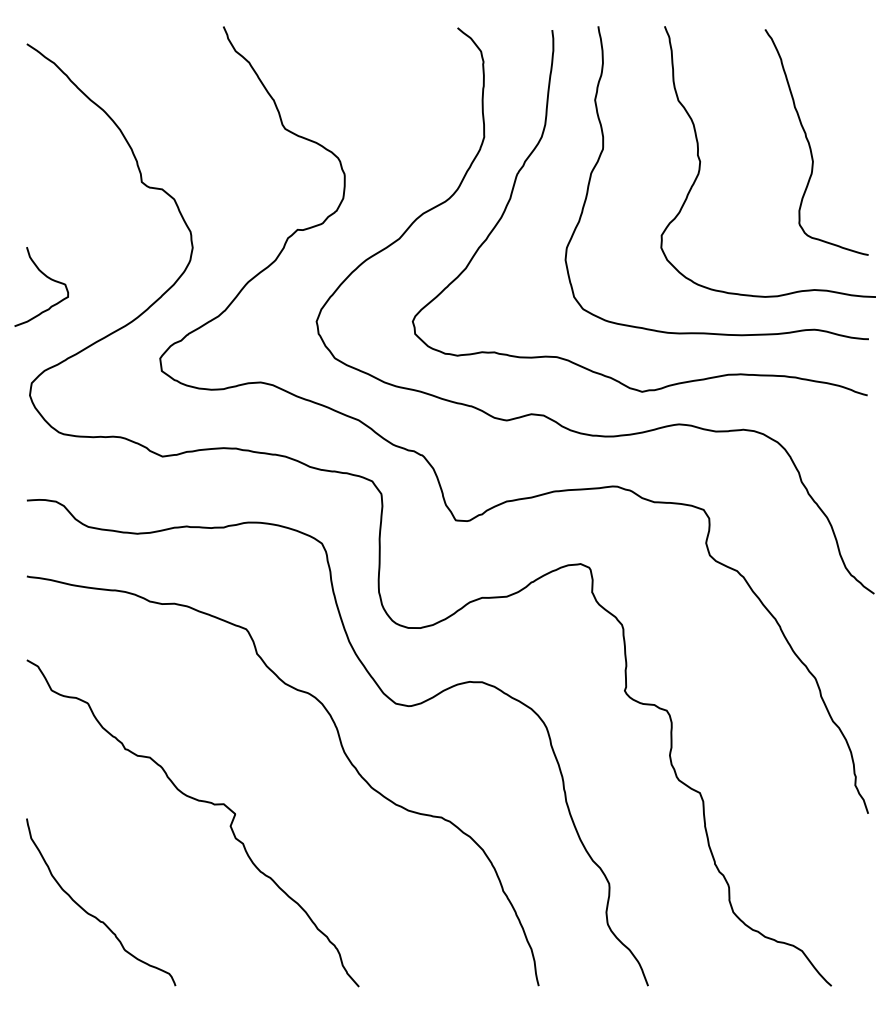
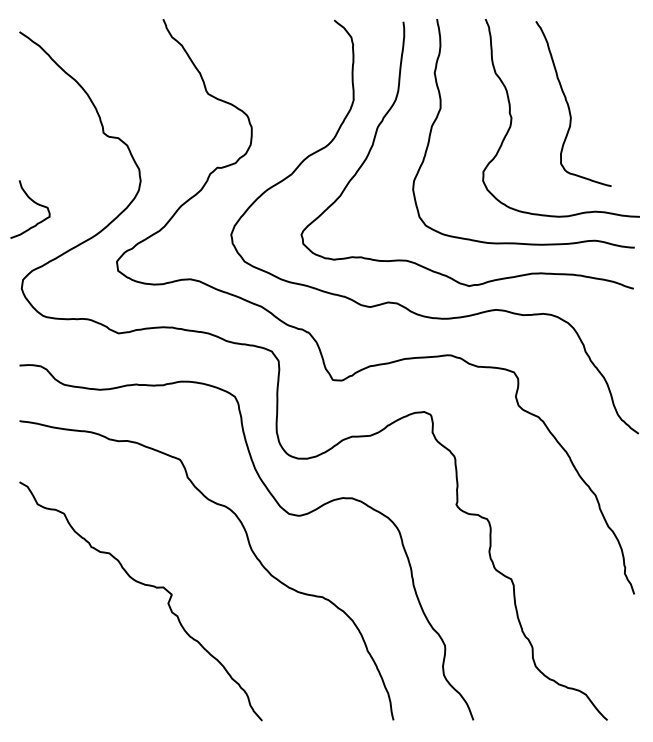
curve: (811, 144) -> (569, 105), moved
curve: (93, 915) -> (68, 668), removed

